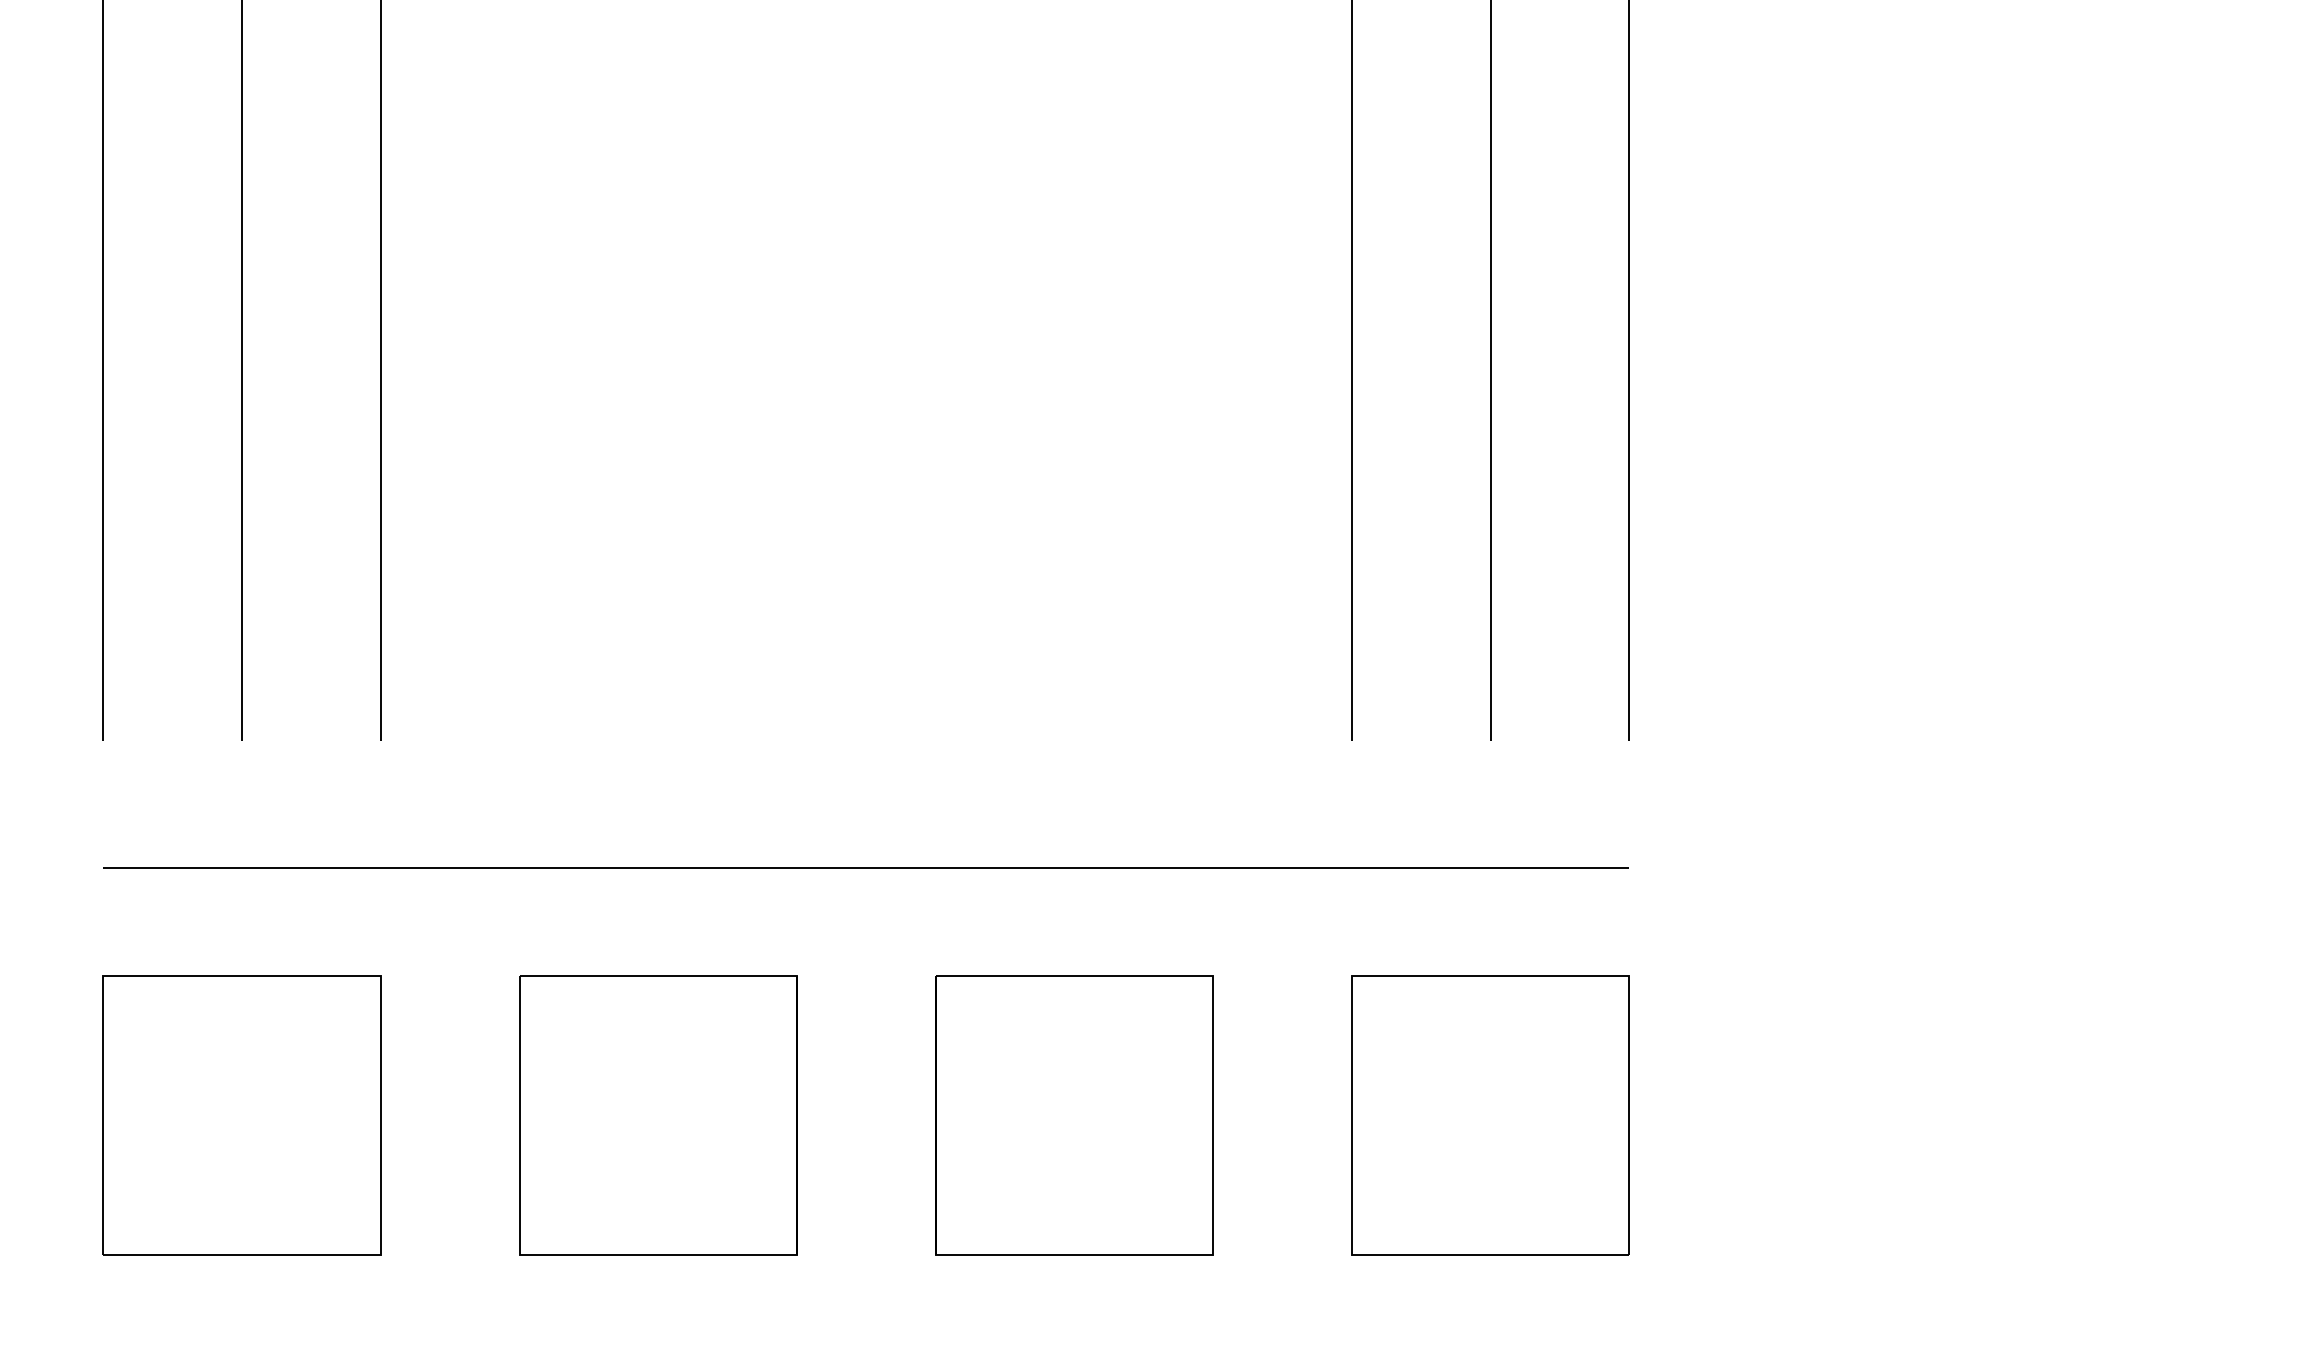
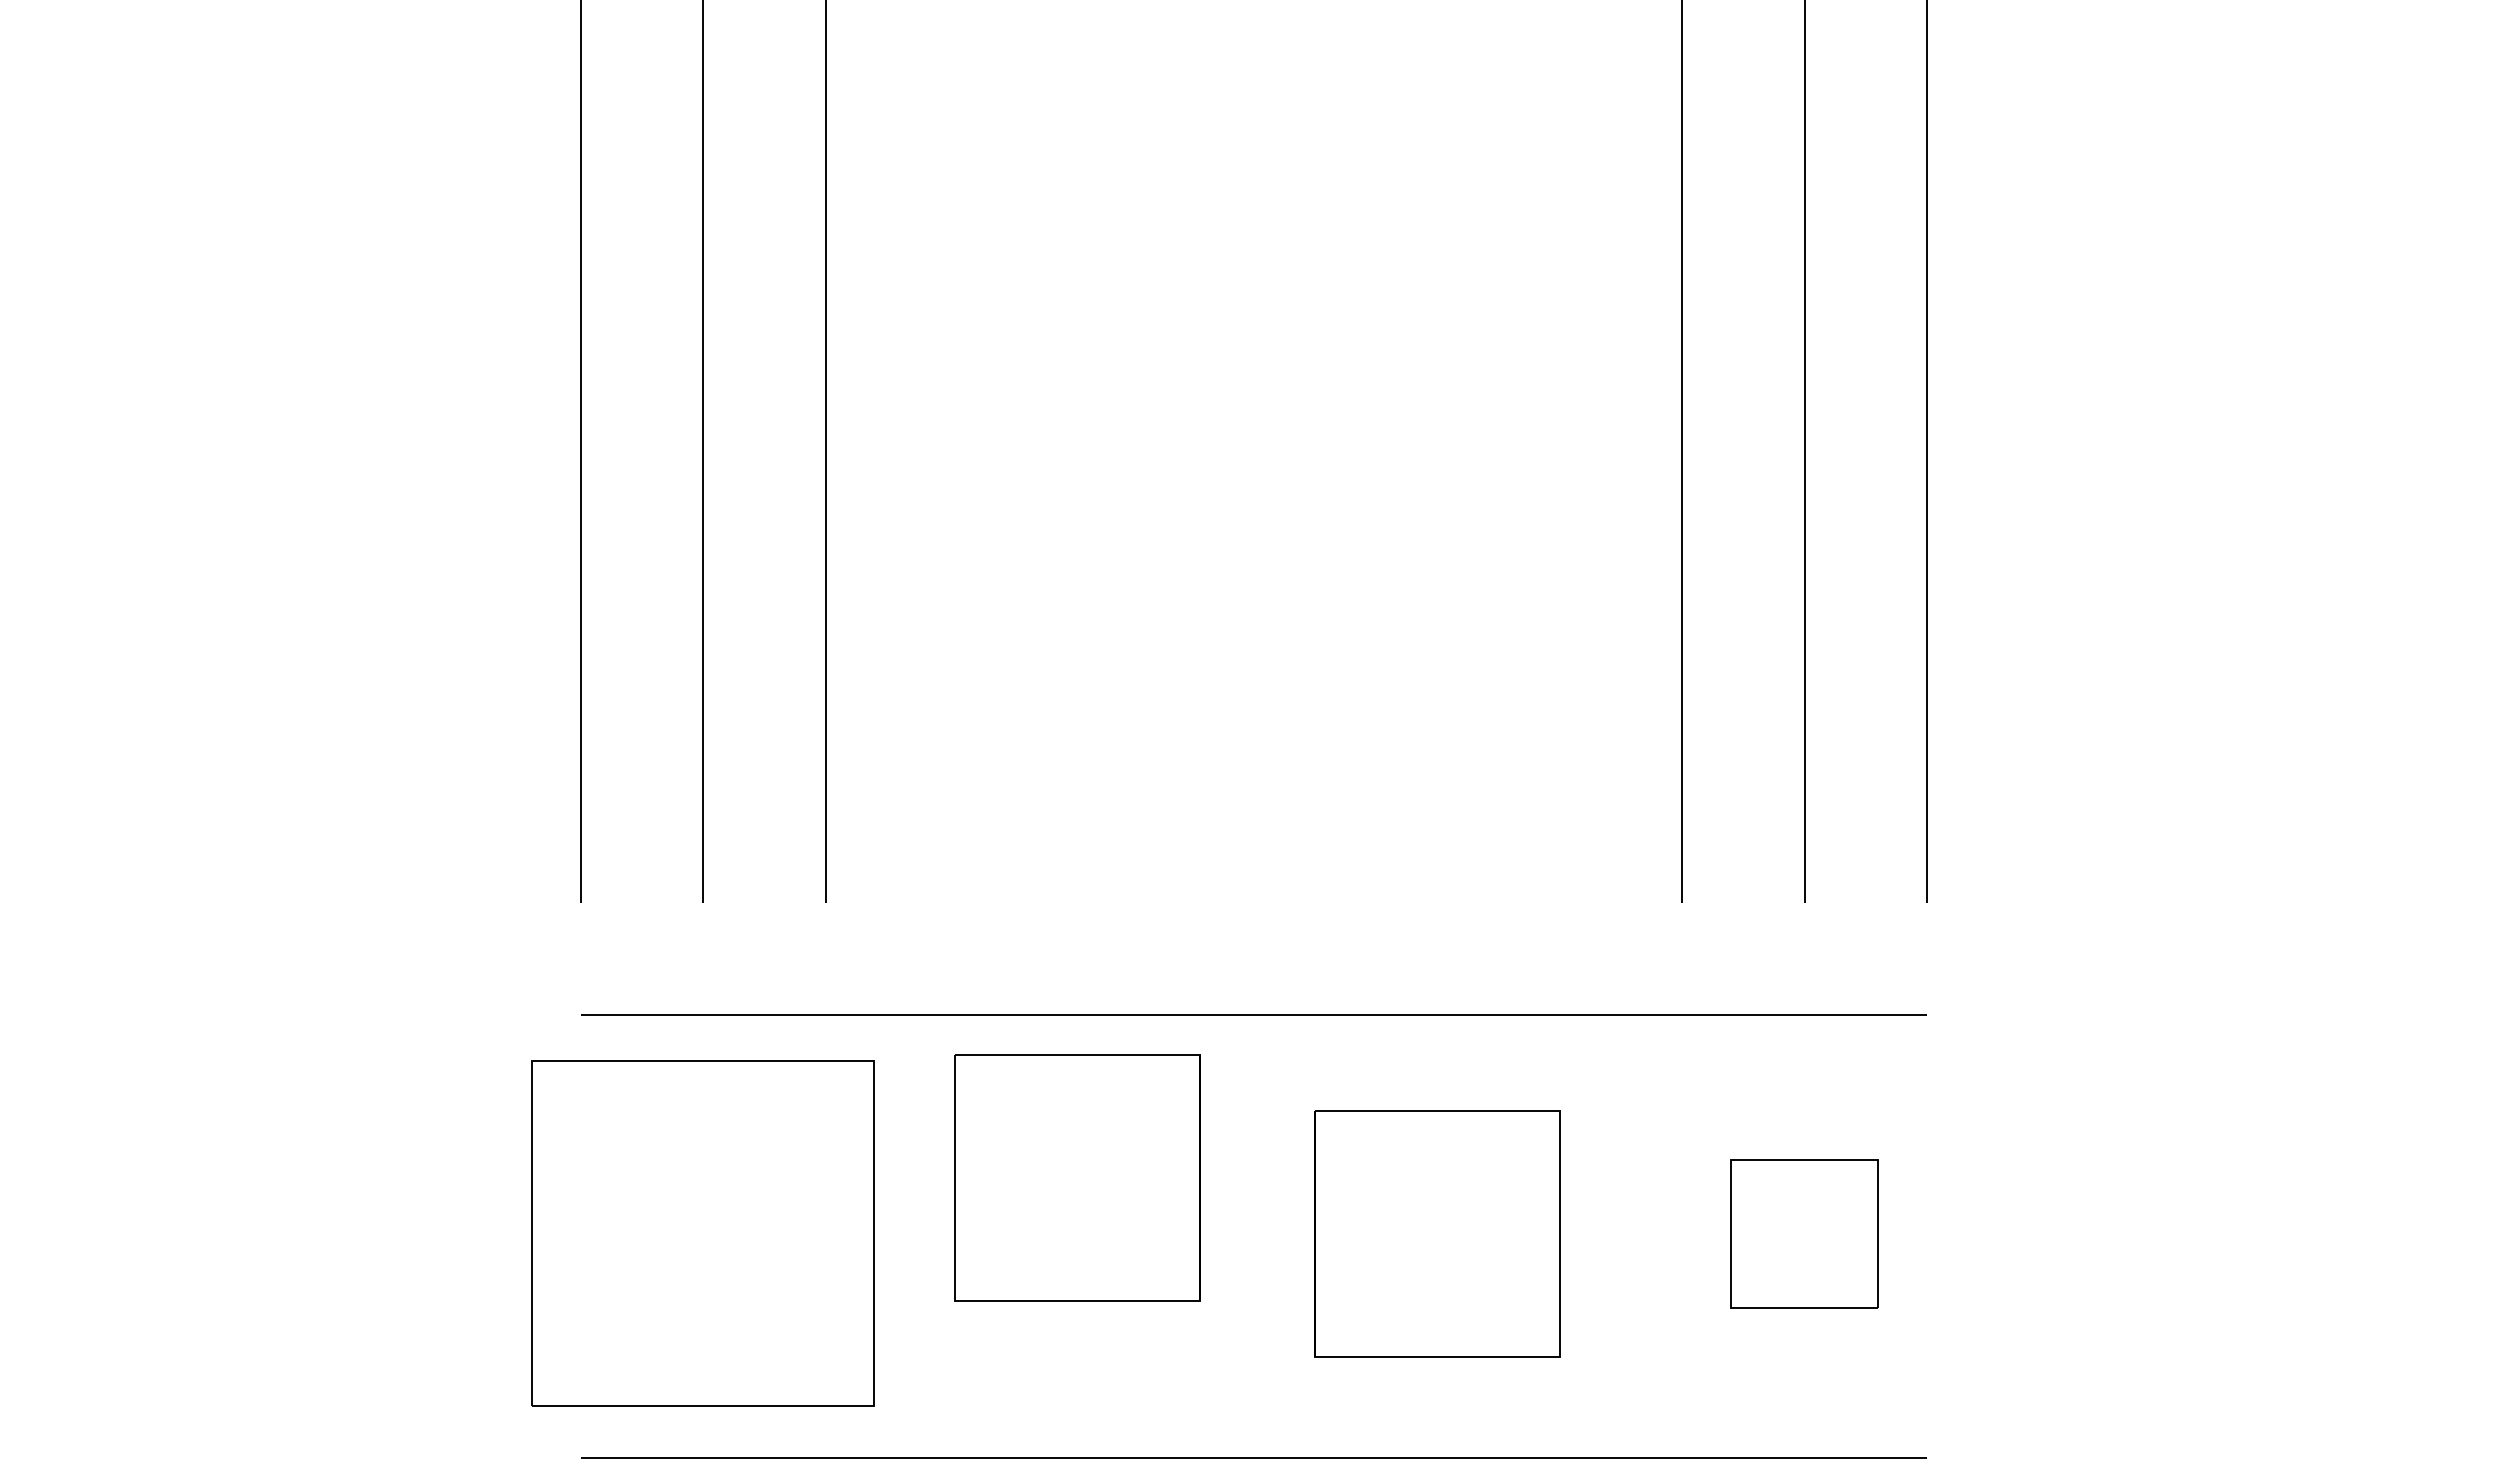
part: (242, 1115) -> (703, 1233), size x1.4
part: (658, 1115) -> (1077, 1177), moved
part: (1490, 1115) -> (1804, 1233), size x0.6

